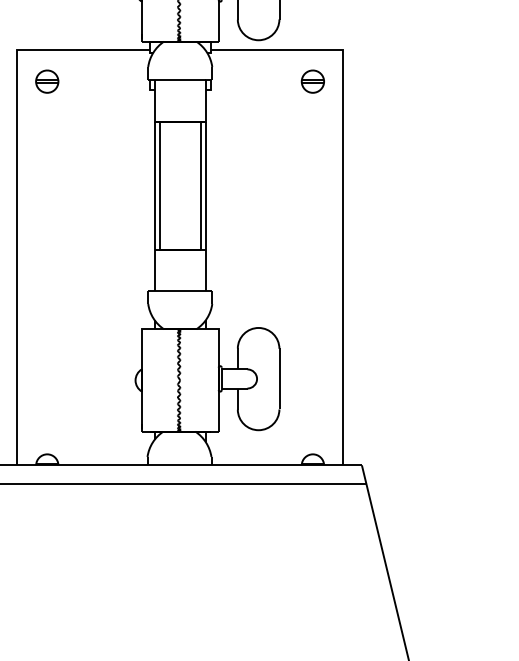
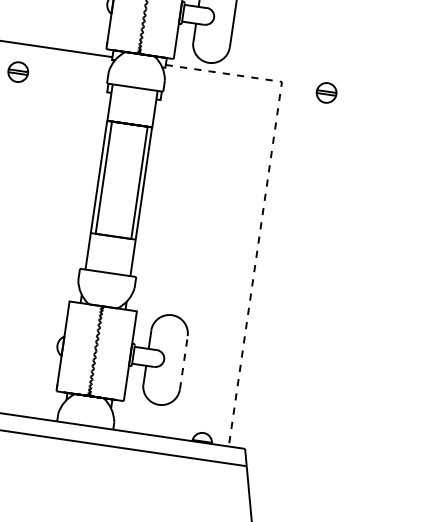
part: (312, 81) -> (326, 92), moved
line: (343, 190) -> (264, 205), solid -> dashed
line: (279, 378) -> (183, 362), solid -> dashed

